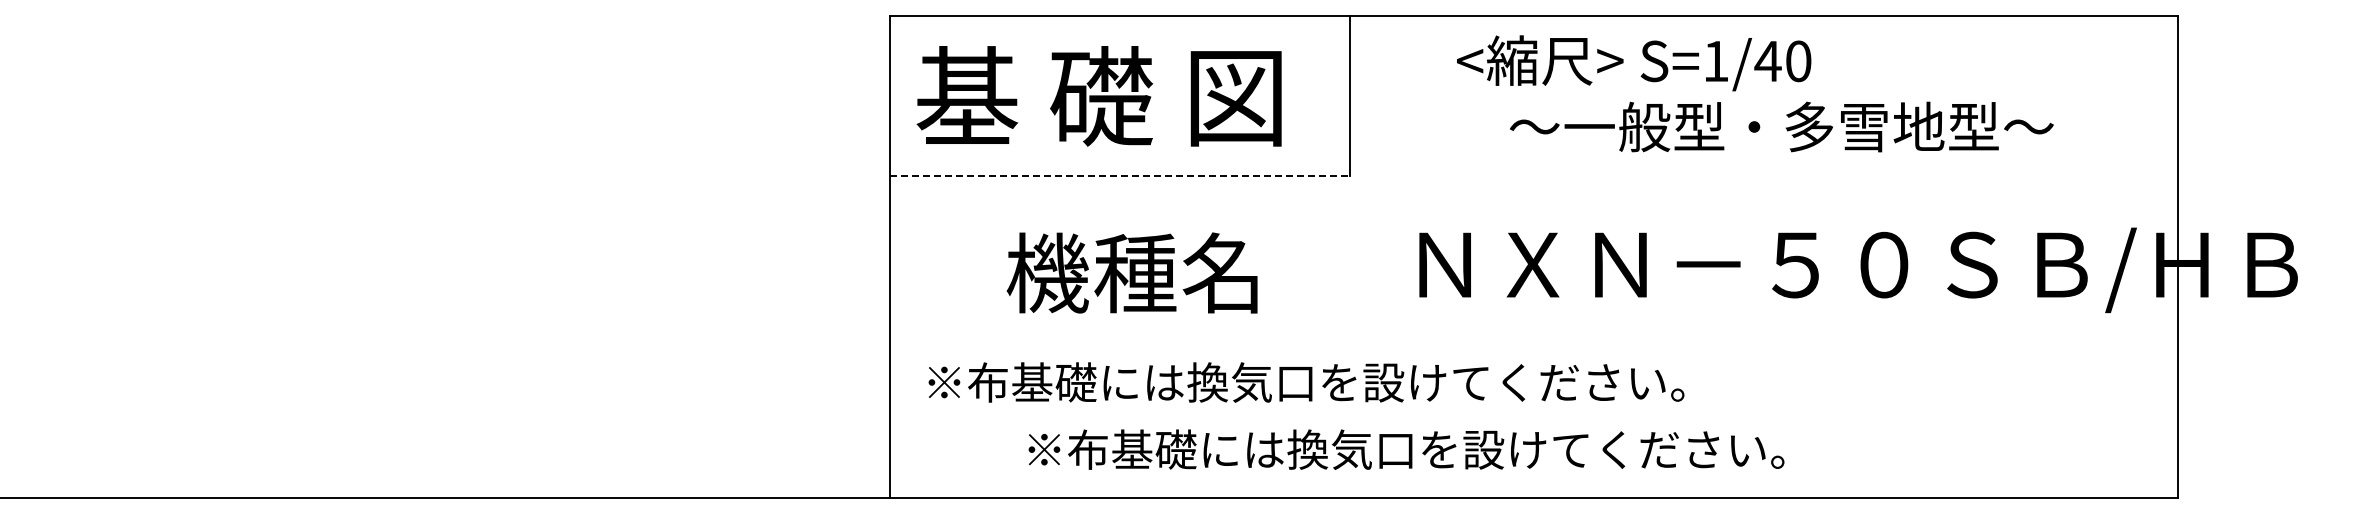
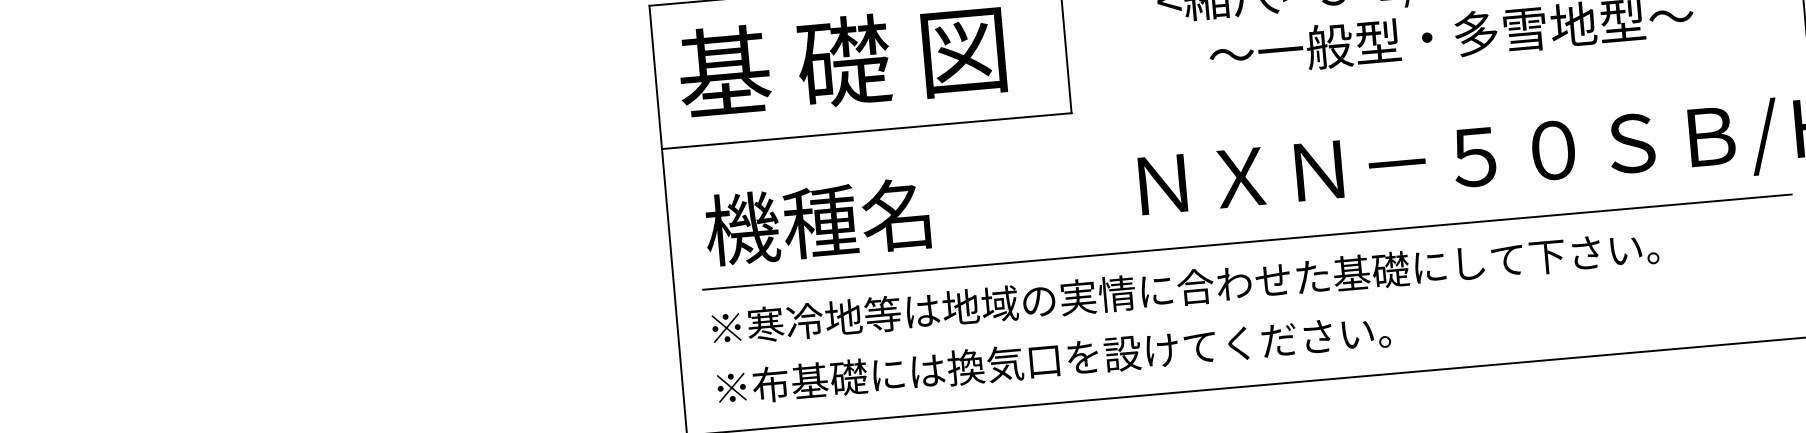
line: (1120, 176) -> (867, 131), dashed -> solid
text: (1131, 272) -> (816, 221), moved
line: (1533, 337) -> (1247, 242), added
text: (1479, 382) -> (1202, 286), ※布基礎には換気口を設けてください。 -> ※寒冷地等は地域の実情に合わせた基礎にして下さい。
text: (1406, 449) -> (1053, 359), moved

